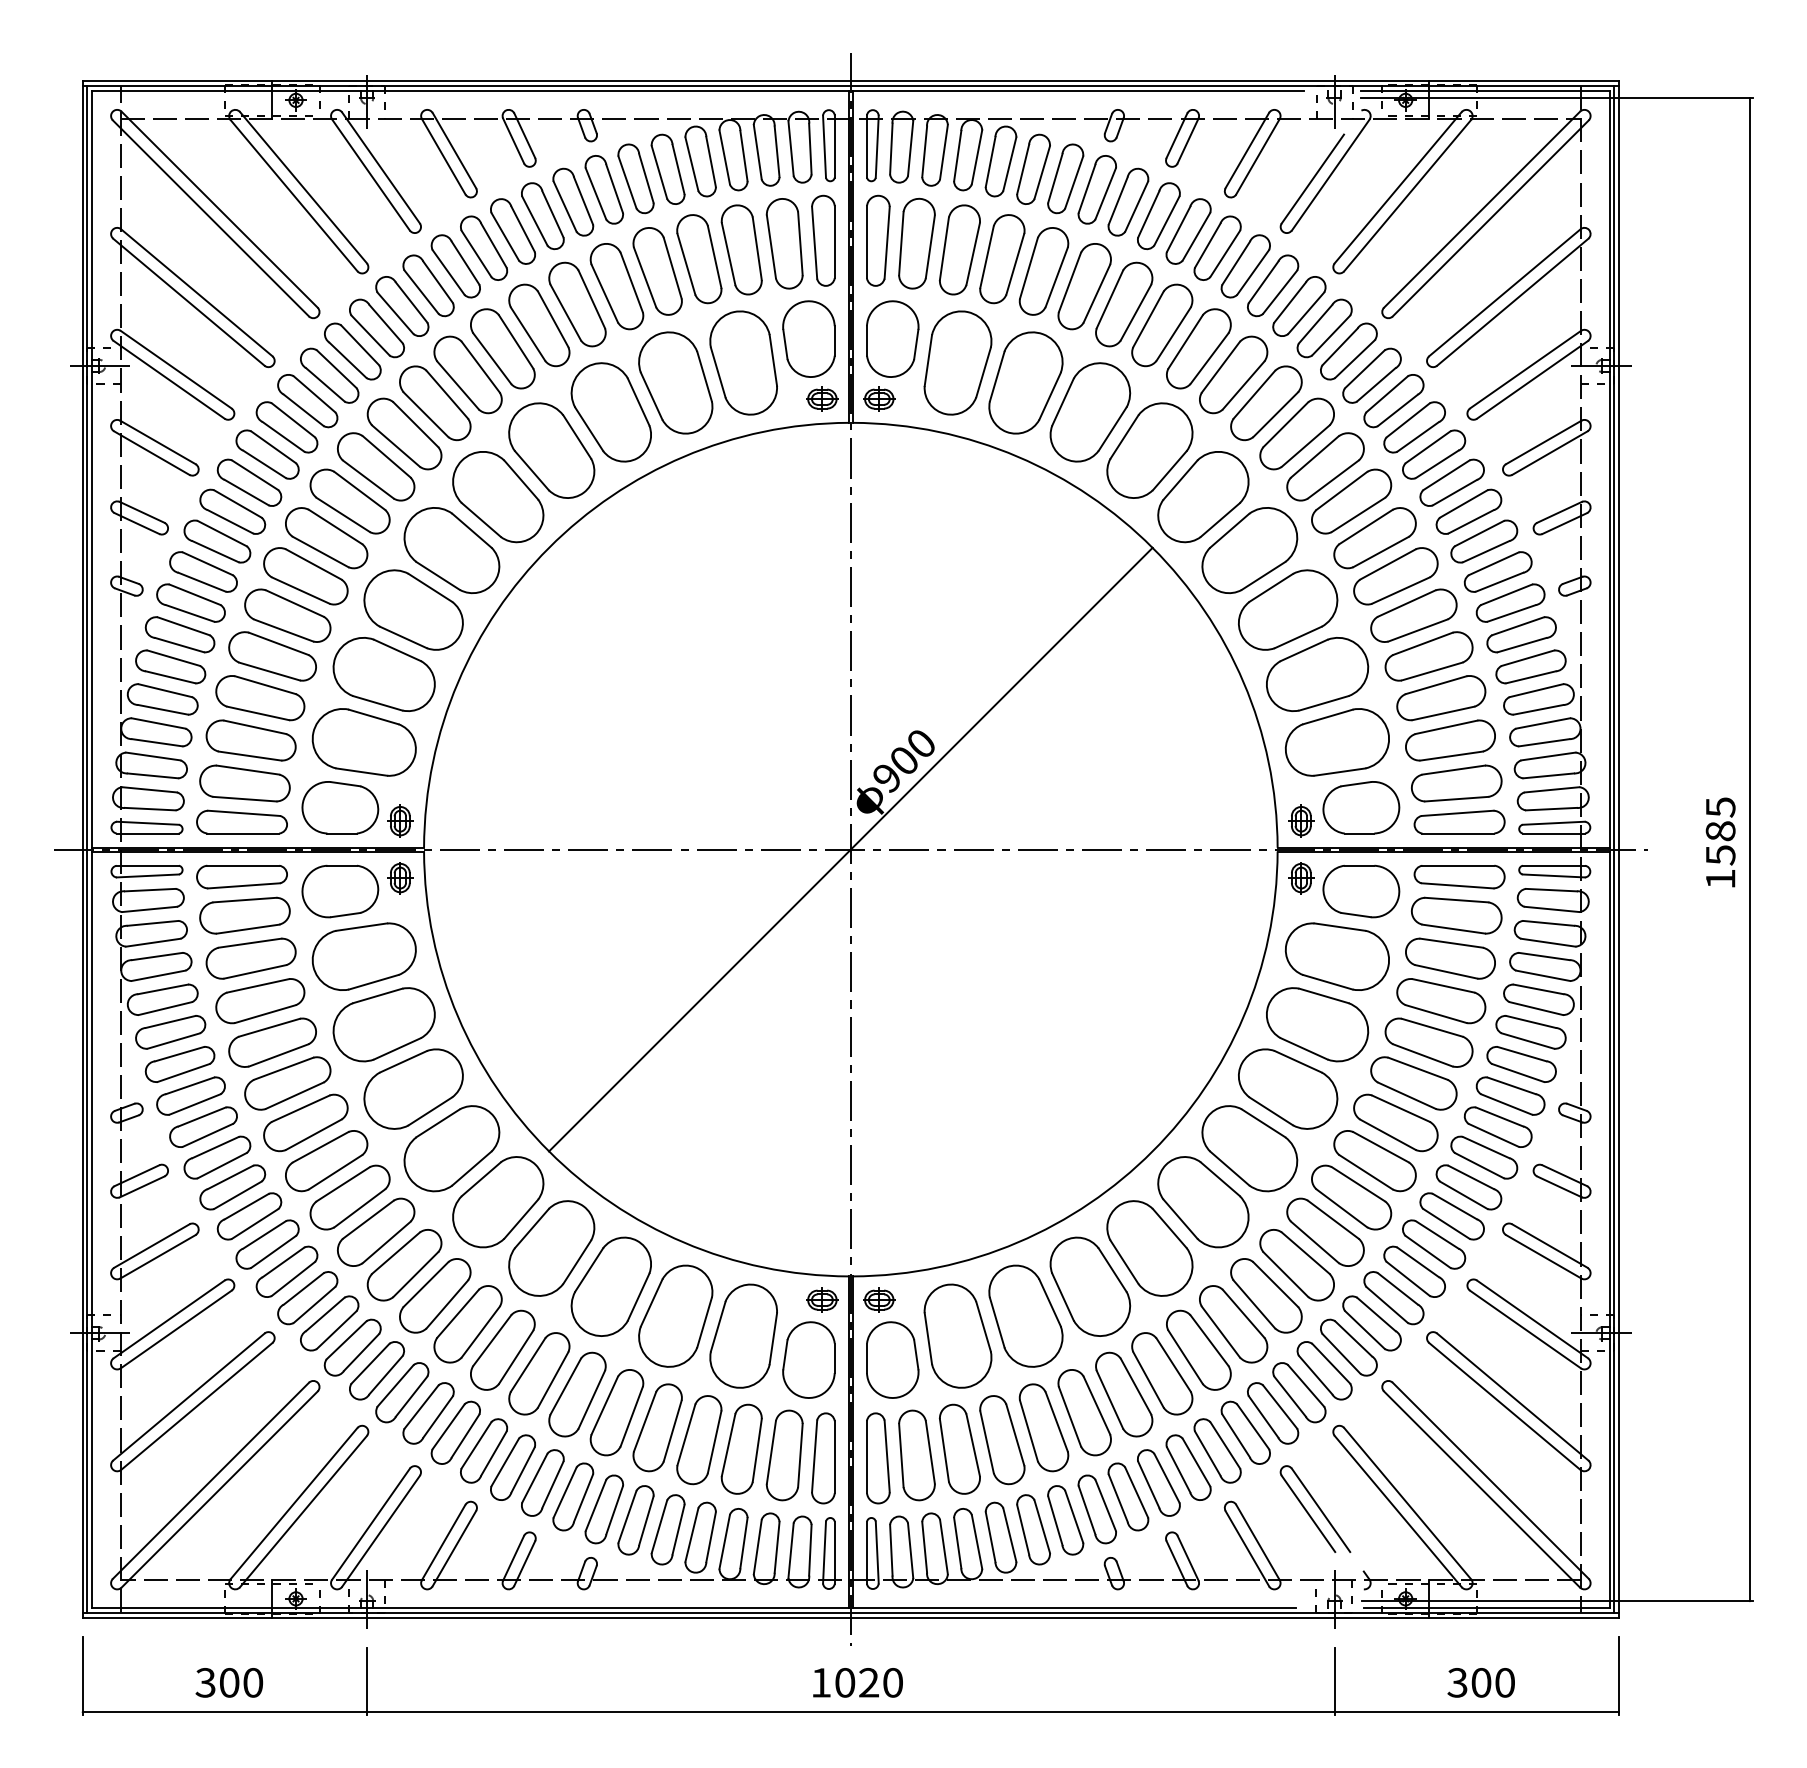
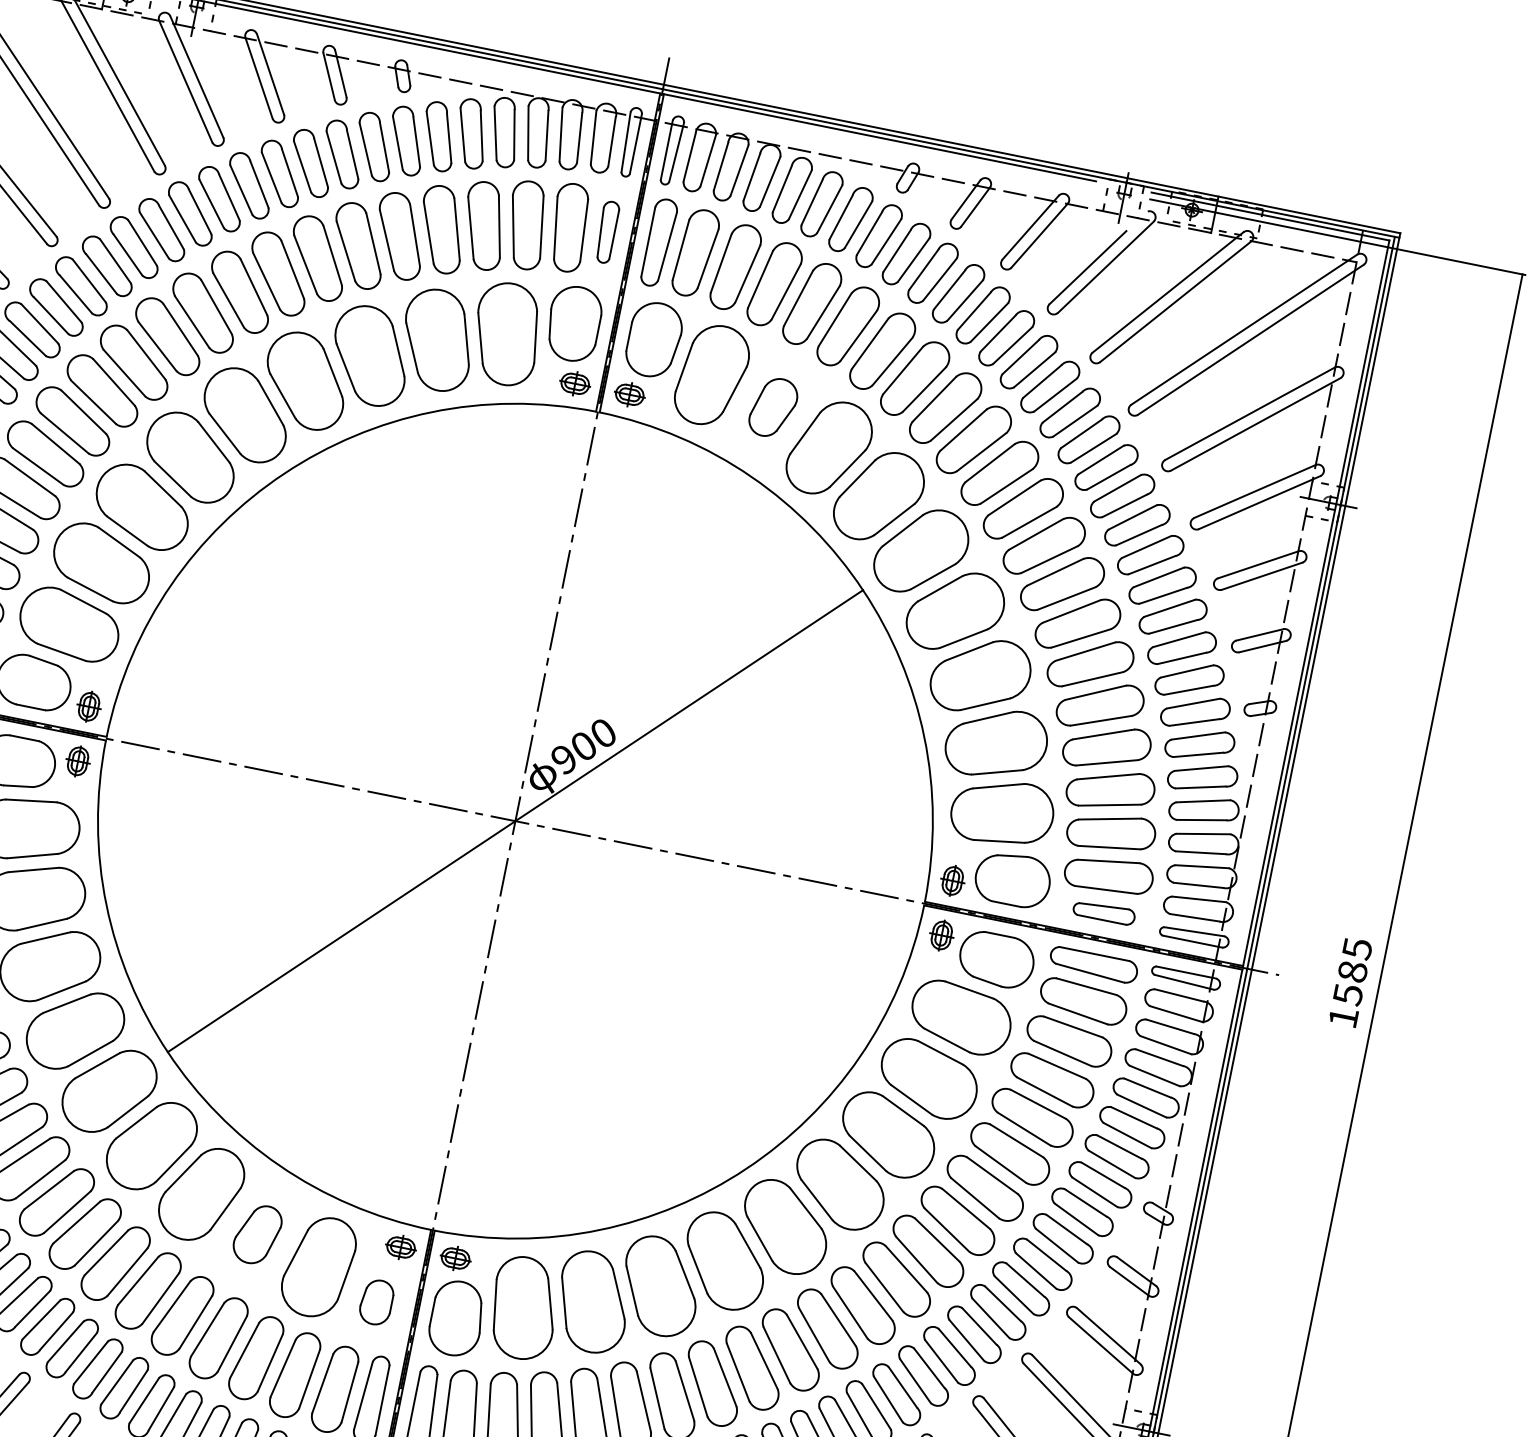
part: (823, 240) -> (606, 231), size x0.7
part: (1025, 382) -> (773, 407), size x0.6
part: (1459, 821) -> (1104, 911), size x0.7
part: (675, 1315) -> (257, 1233), size x0.6
part: (808, 1359) -> (376, 1301), size x0.6

